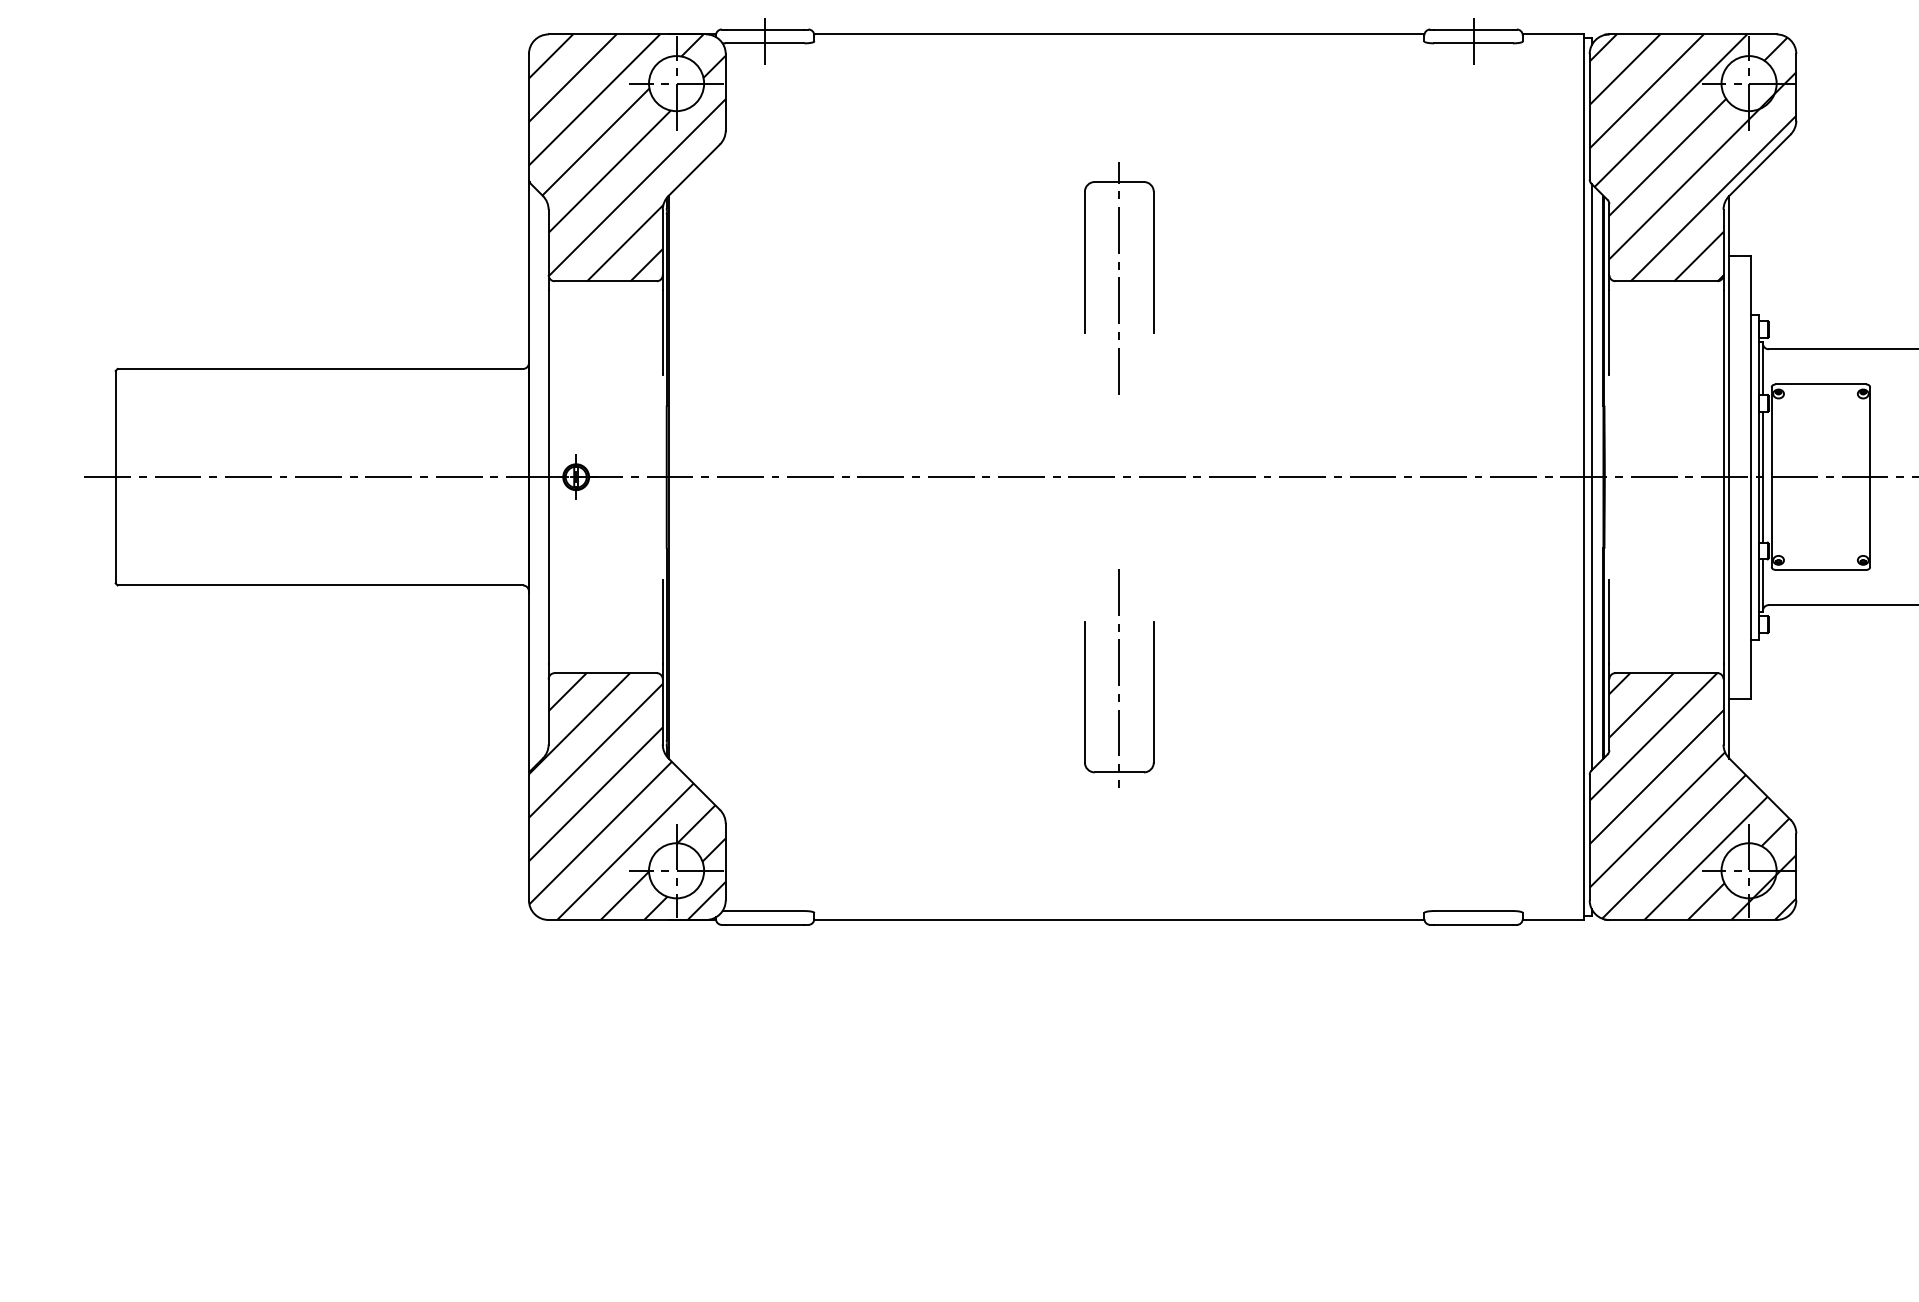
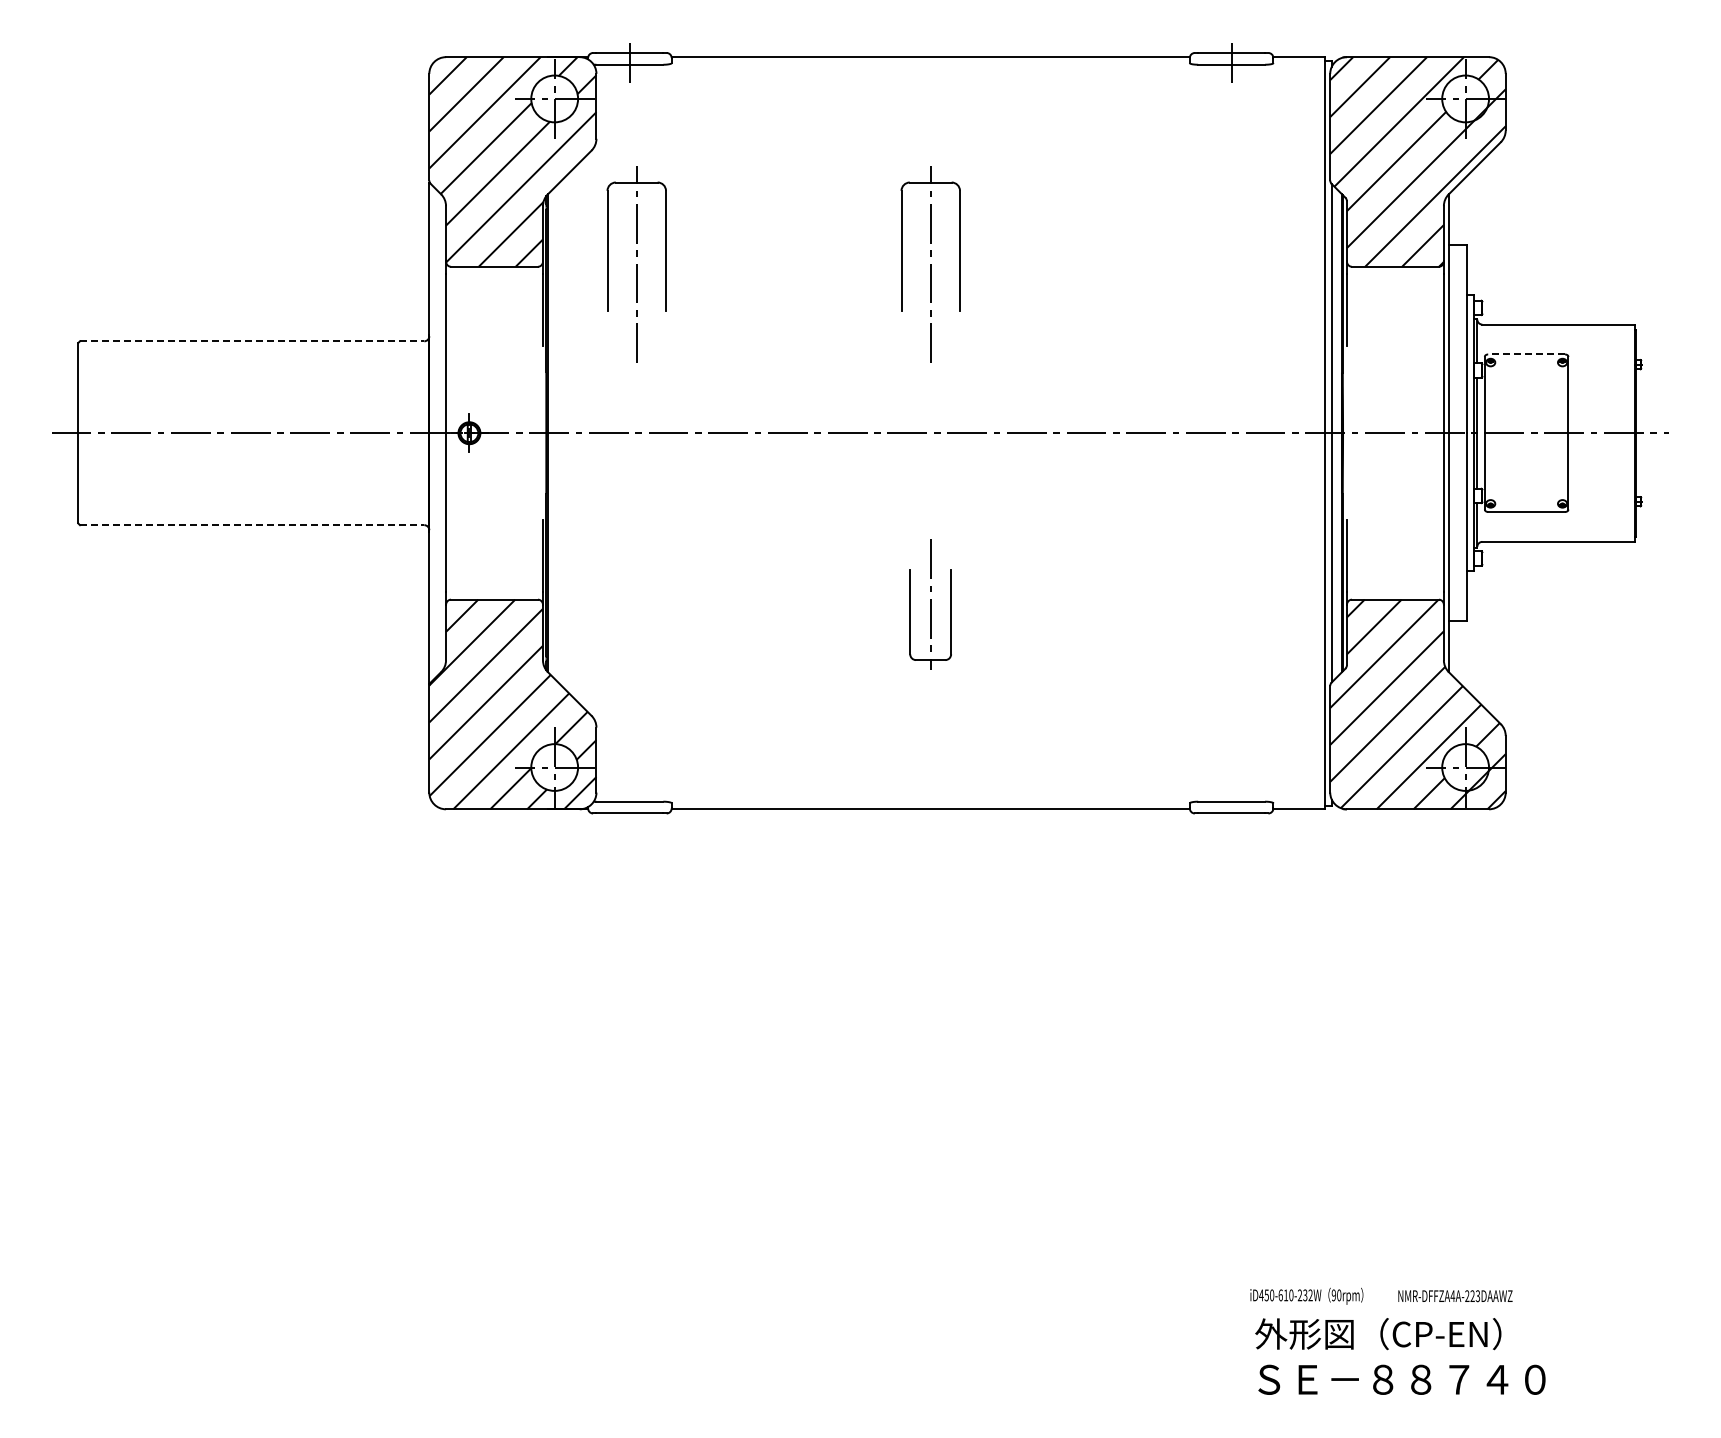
part: (772, 278) -> (636, 264), added
line: (320, 369) -> (252, 341), solid -> dashed
line: (1820, 384) -> (1526, 354), solid -> dashed
line: (320, 585) -> (252, 525), solid -> dashed
part: (1119, 678) -> (930, 604), size x0.7

